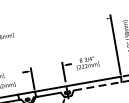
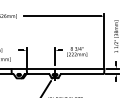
line: (64, 26) -> (62, 16), added
line: (97, 85) -> (82, 73), dashed -> solid

